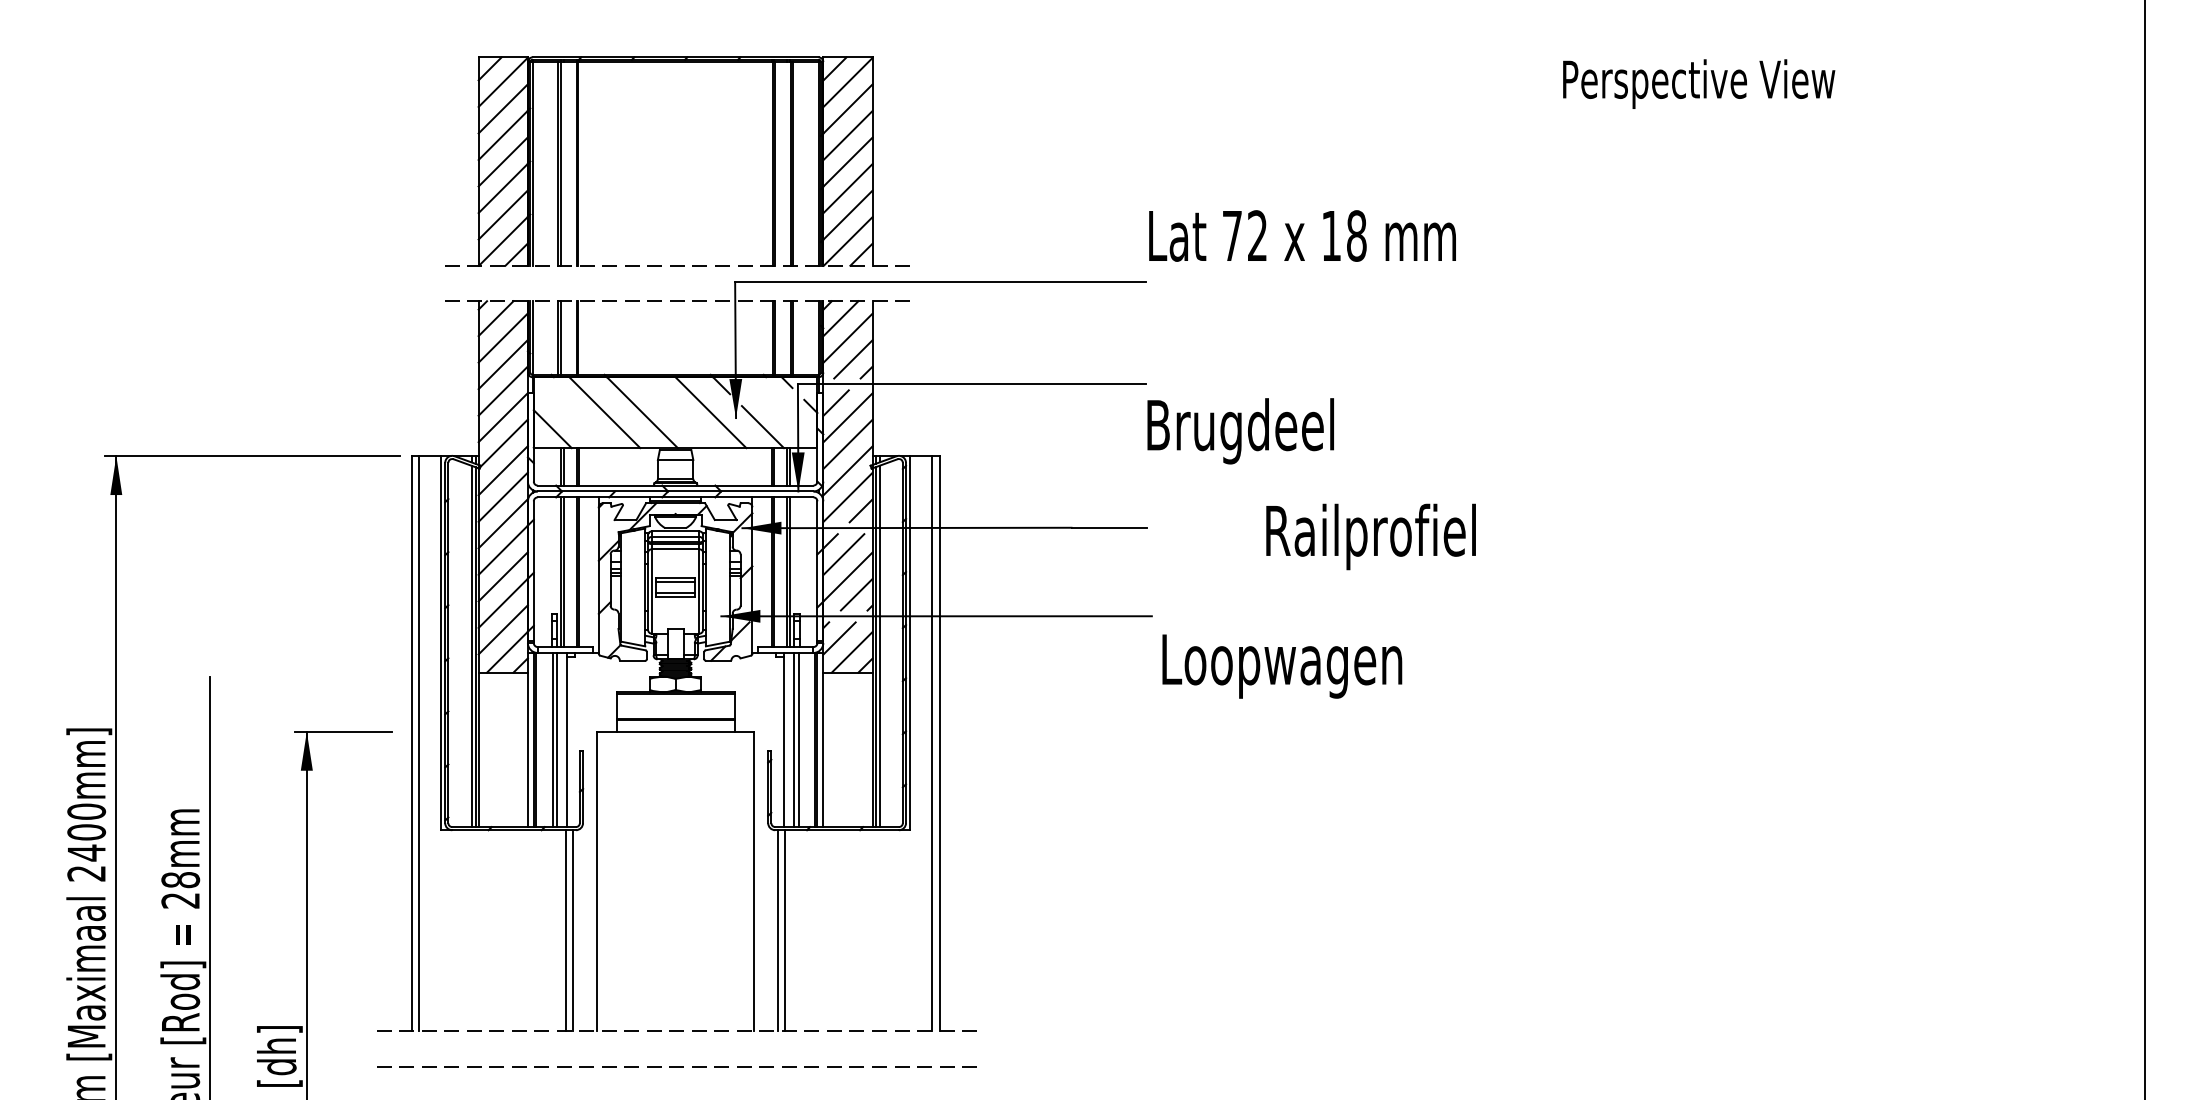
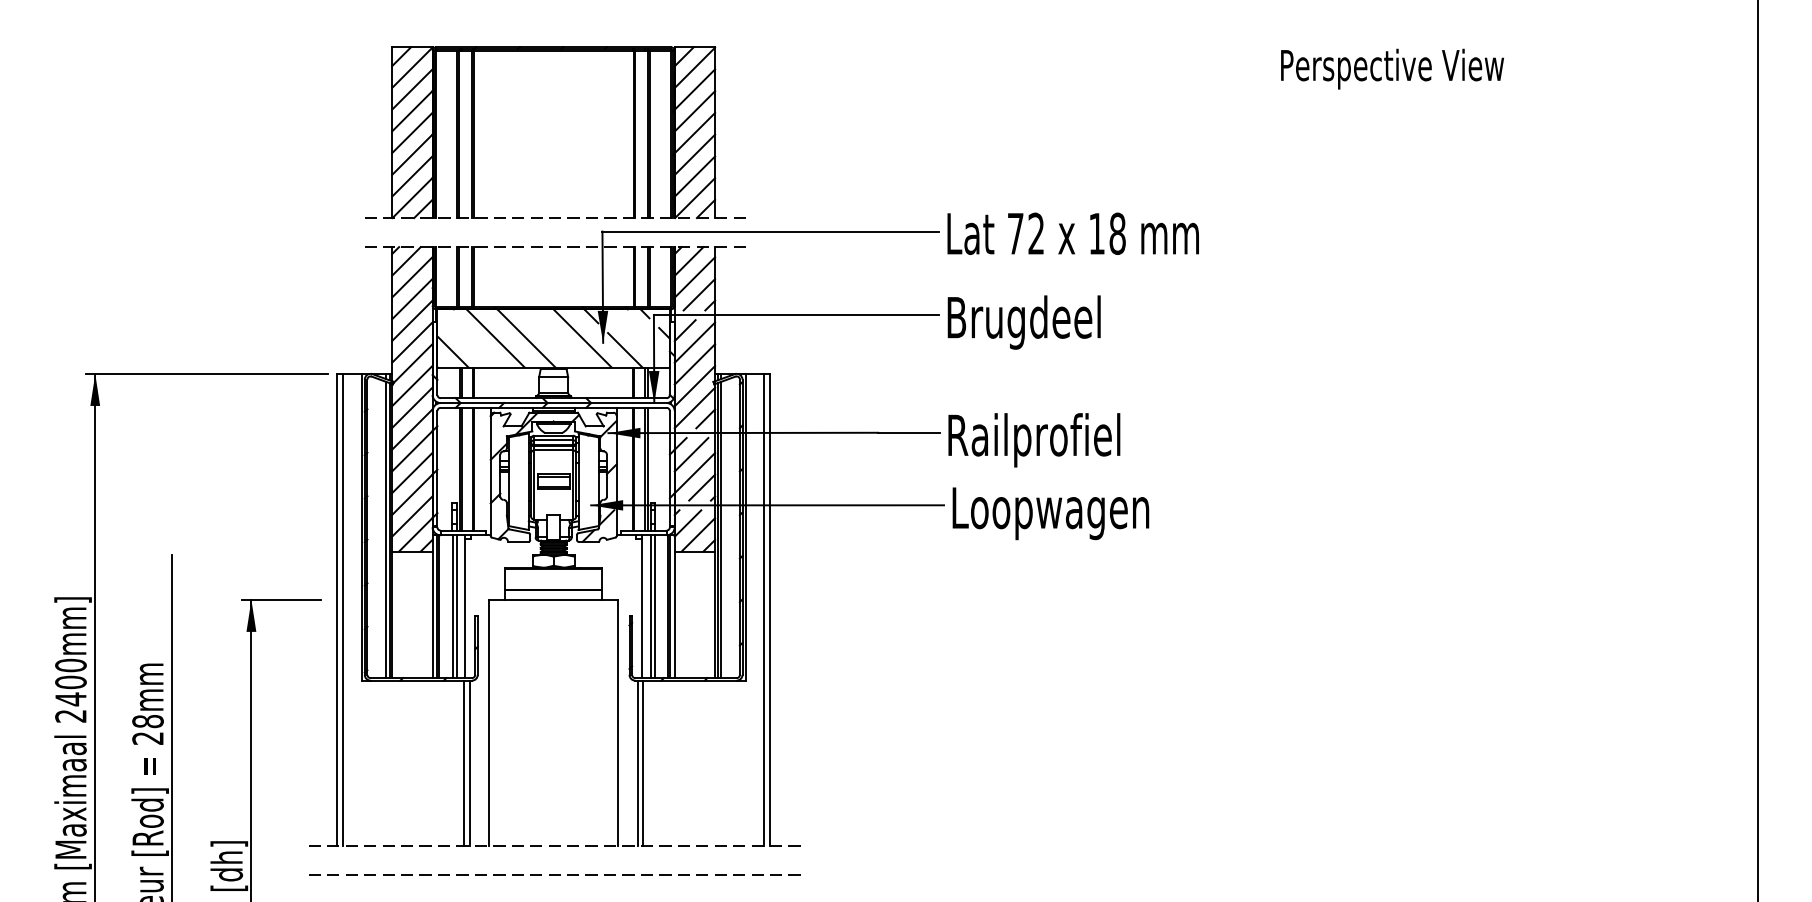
text: (1302, 235) -> (1073, 233), moved
text: (1240, 431) -> (1024, 322), moved
text: (1370, 536) -> (1033, 439), moved
text: (1282, 666) -> (1051, 513), moved

